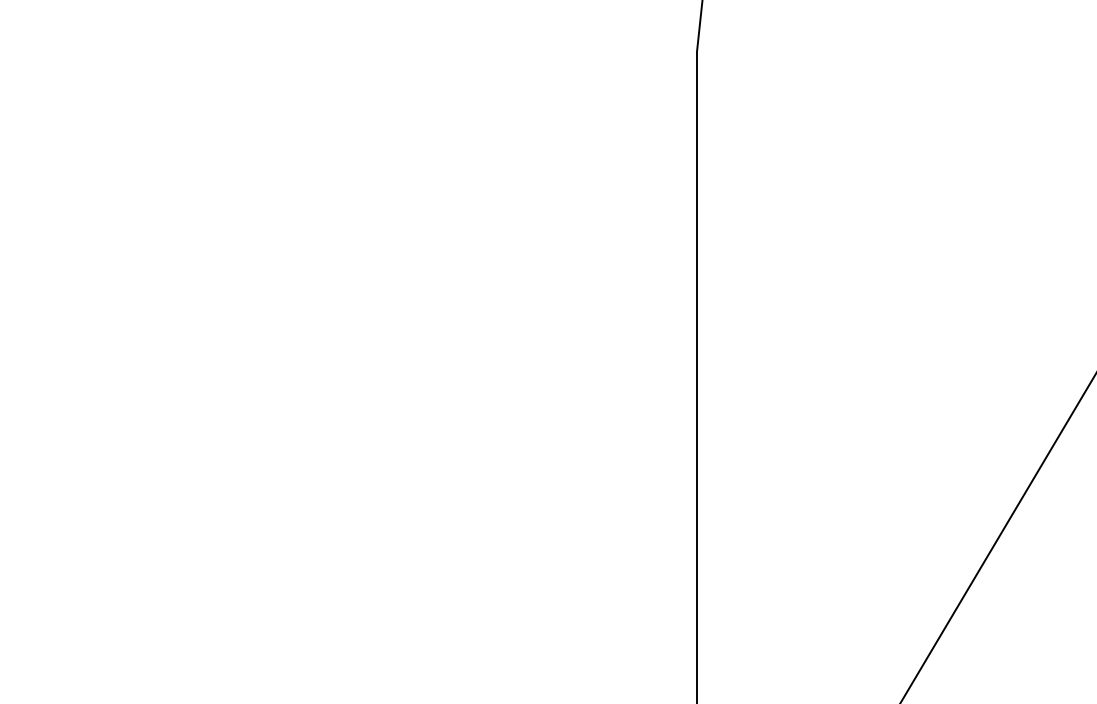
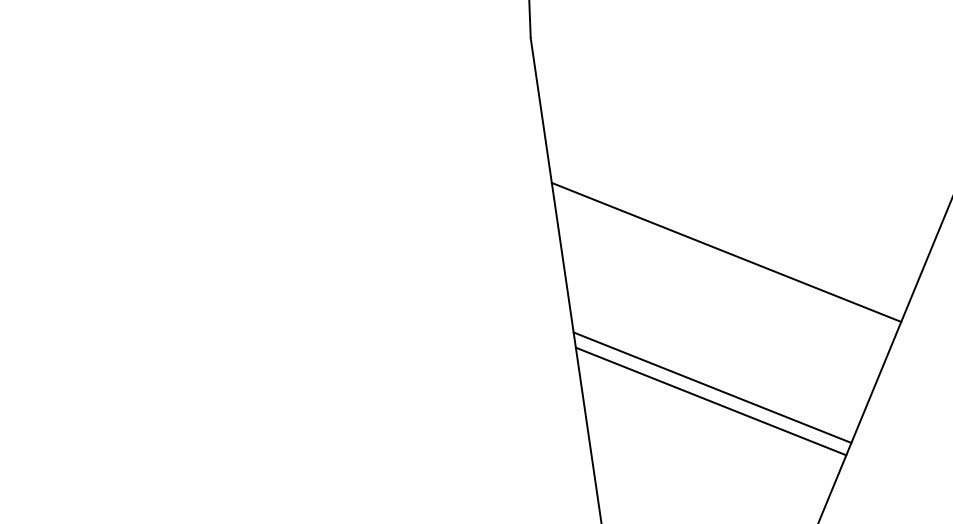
line: (879, 322) -> (725, 252), added
line: (842, 470) -> (712, 387), added
line: (838, 485) -> (710, 401), added

